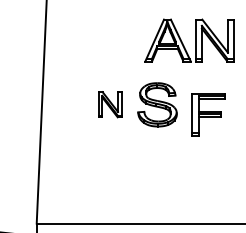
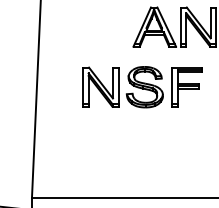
part: (109, 104) -> (100, 86), size x1.67
part: (208, 114) -> (186, 86), moved

